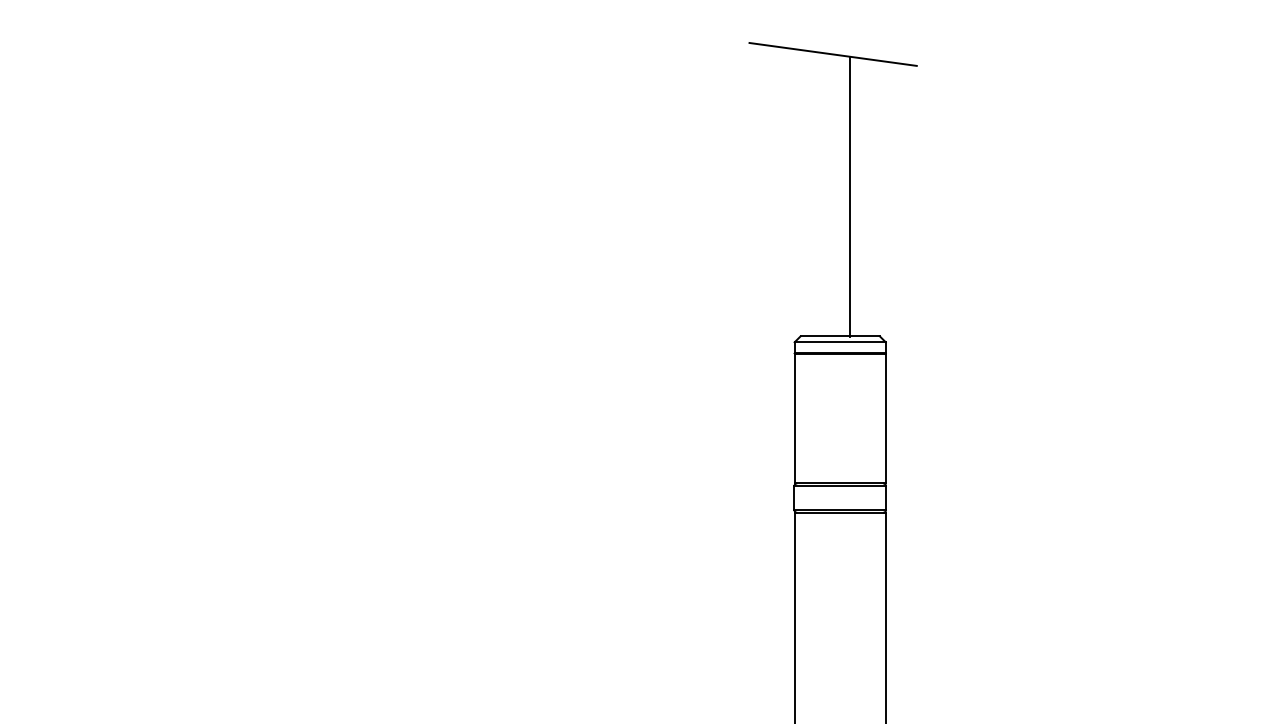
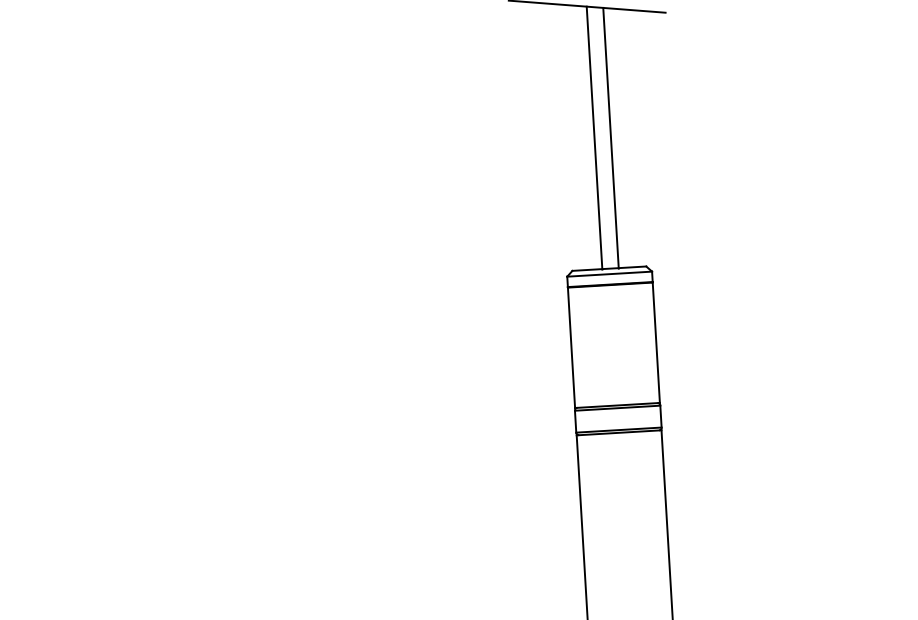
line: (832, 195) -> (594, 137), added

